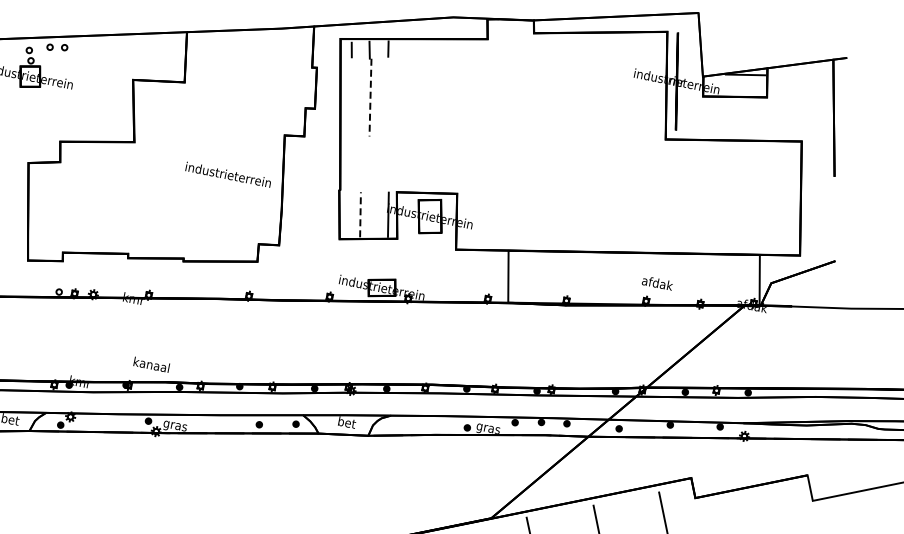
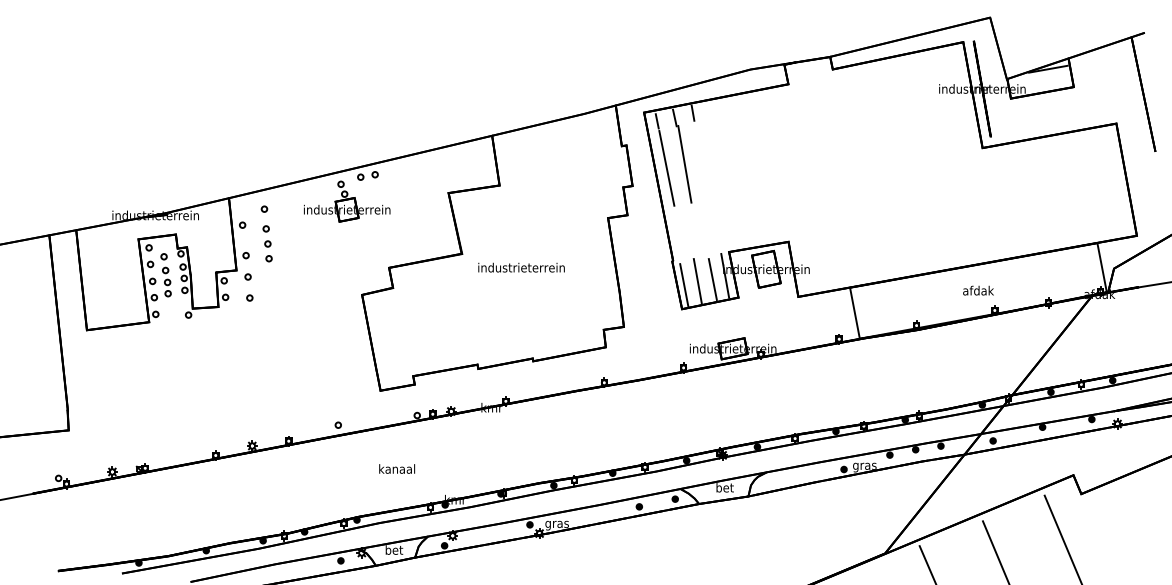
line: (370, 97) -> (684, 164), dashed -> solid
line: (351, 98) -> (666, 168), added
text: (228, 174) -> (521, 267), moved
line: (360, 214) -> (697, 281), dashed -> solid
line: (375, 215) -> (712, 279), added
line: (346, 216) -> (684, 285), added
text: (657, 283) -> (978, 290), moved
text: (152, 364) -> (397, 468), moved

